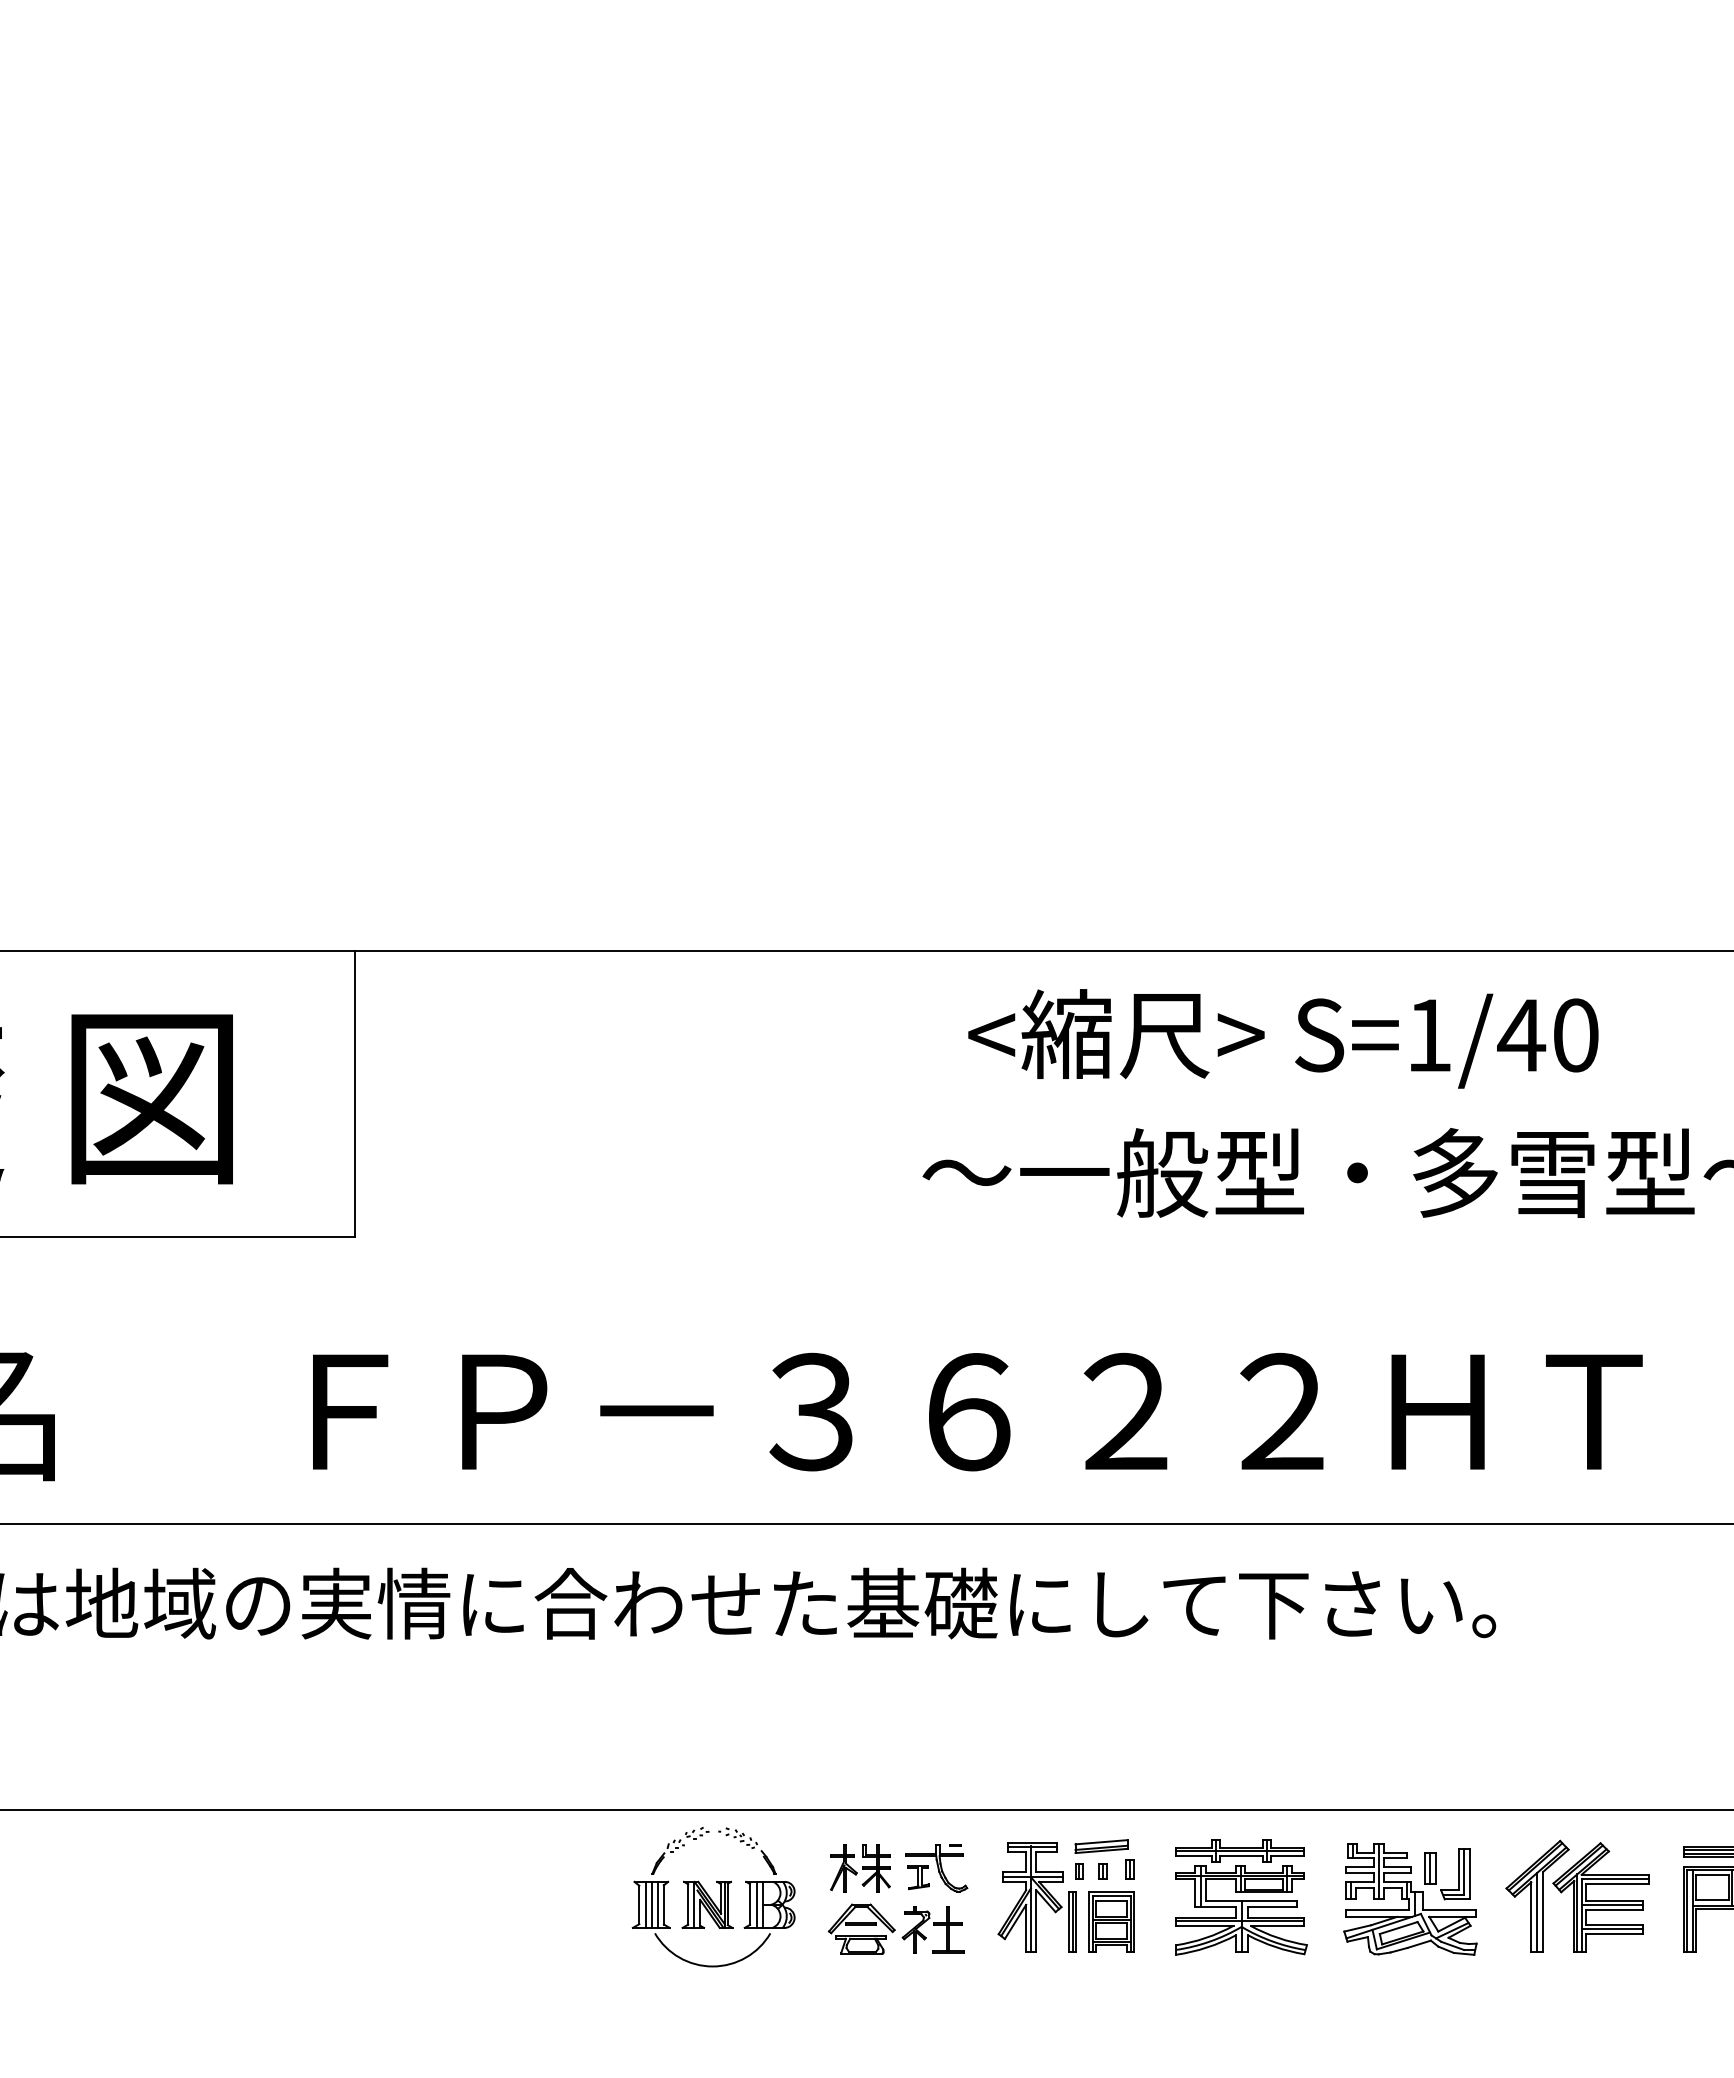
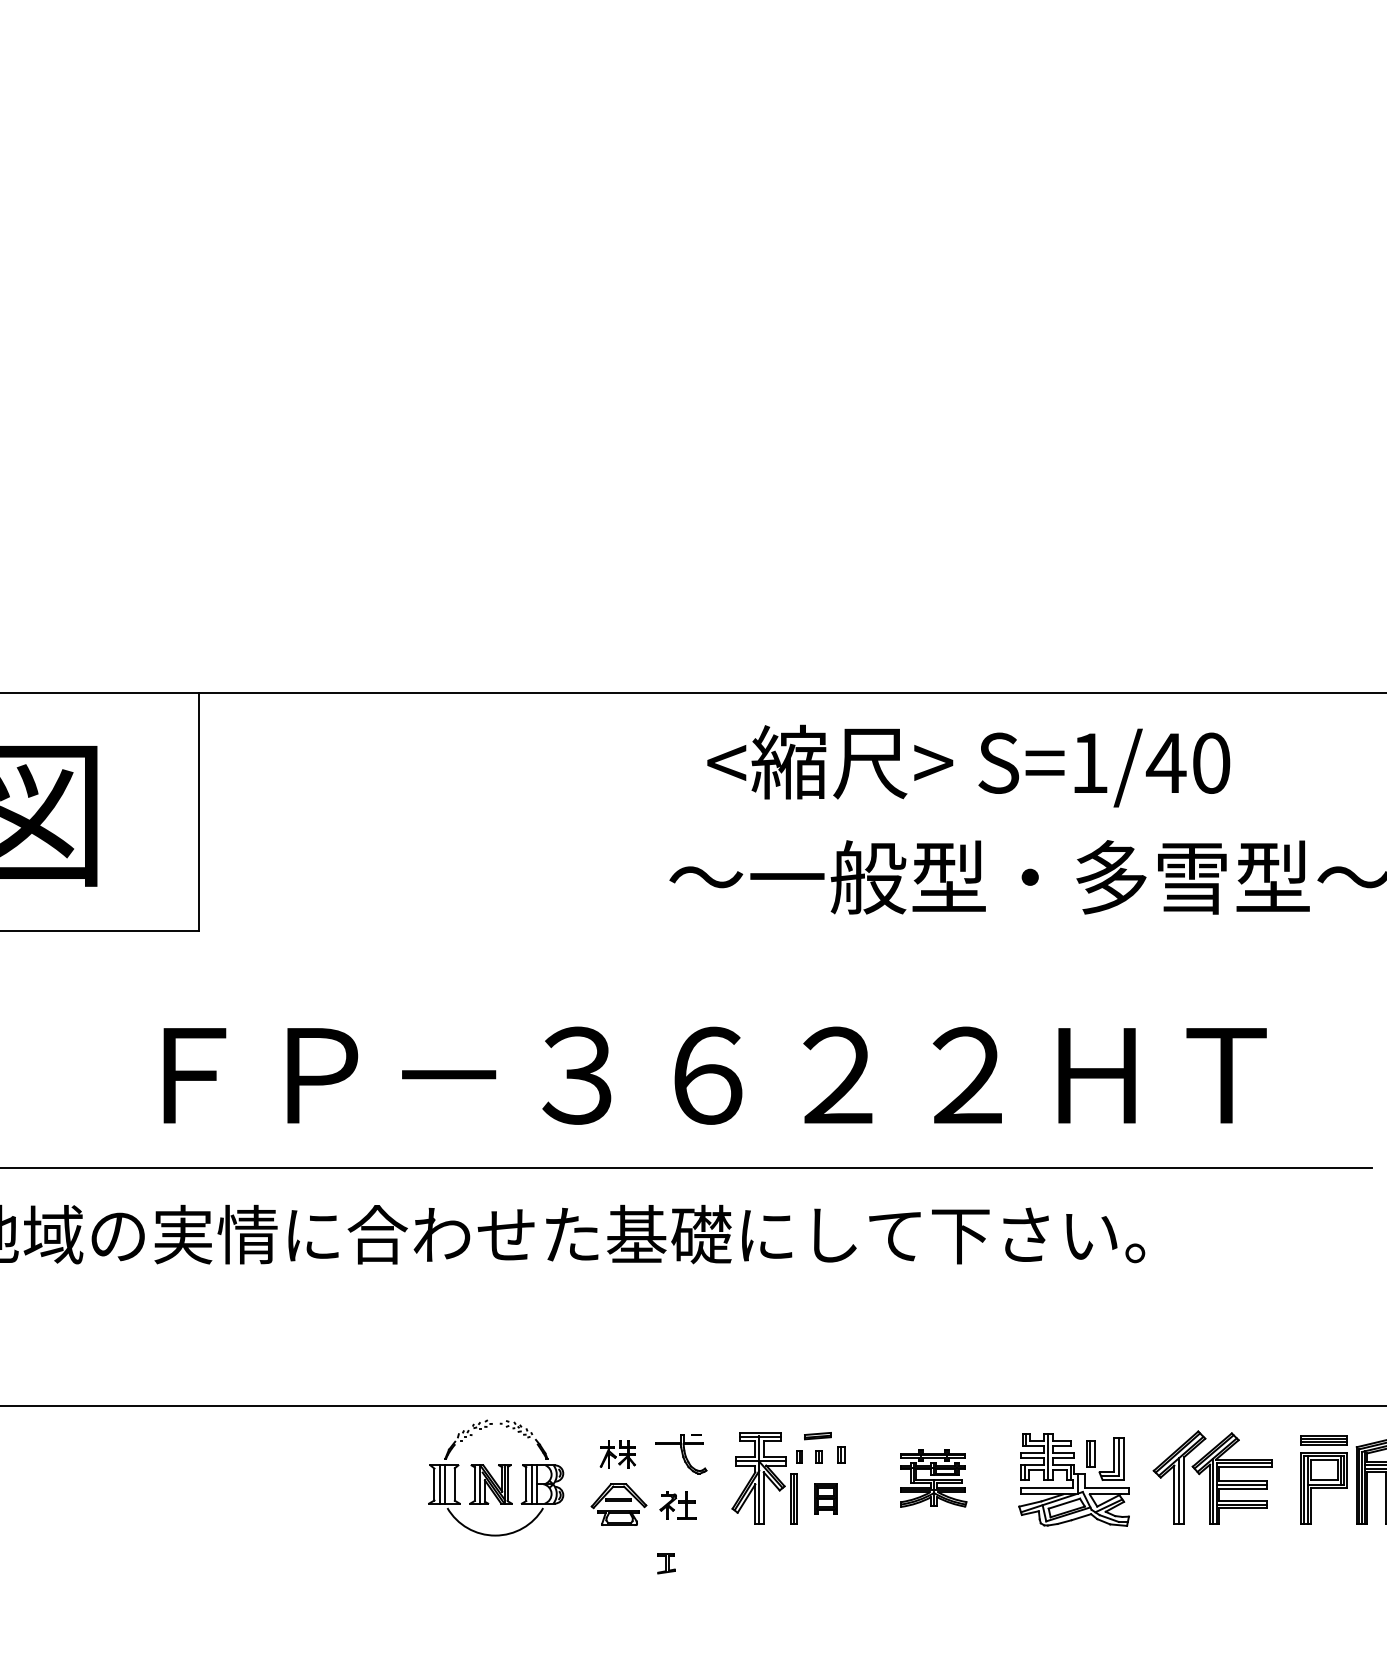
part: (1101, 1846) -> (817, 1436), size x0.6
part: (860, 1868) -> (617, 1454), size x0.7
part: (918, 1877) -> (666, 1563), moved
part: (1241, 1897) -> (933, 1478), size x0.6
line: (658, 1904) -> (450, 1484), removed
part: (1111, 1921) -> (826, 1498), size x0.6
part: (932, 1929) -> (677, 1504), size x0.7

